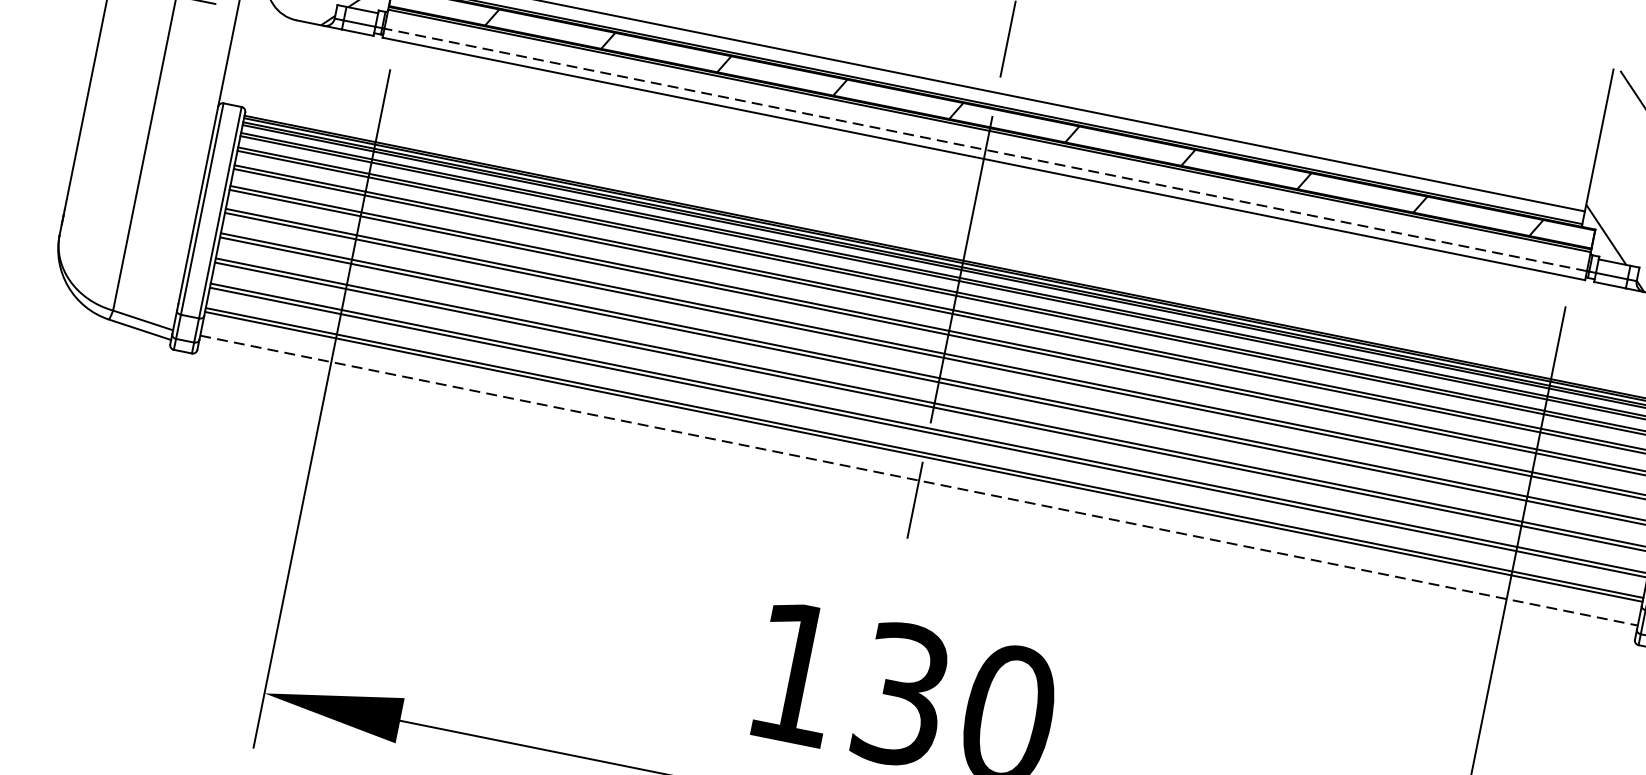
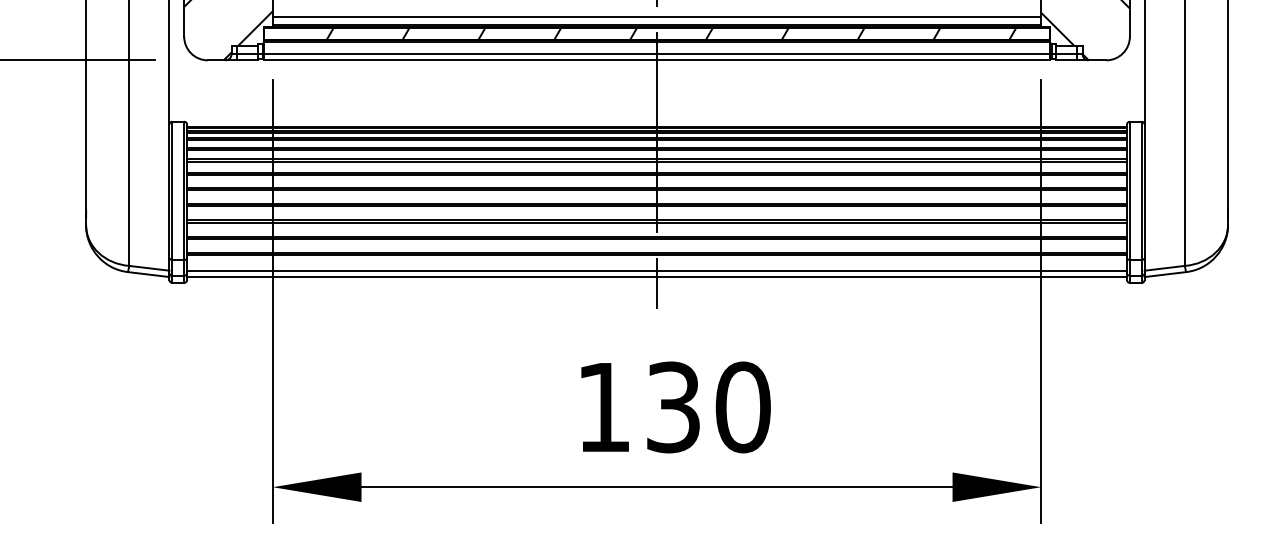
line: (984, 149) -> (656, 54), dashed -> solid
line: (919, 480) -> (657, 270), dashed -> solid
line: (916, 489) -> (656, 276), added

